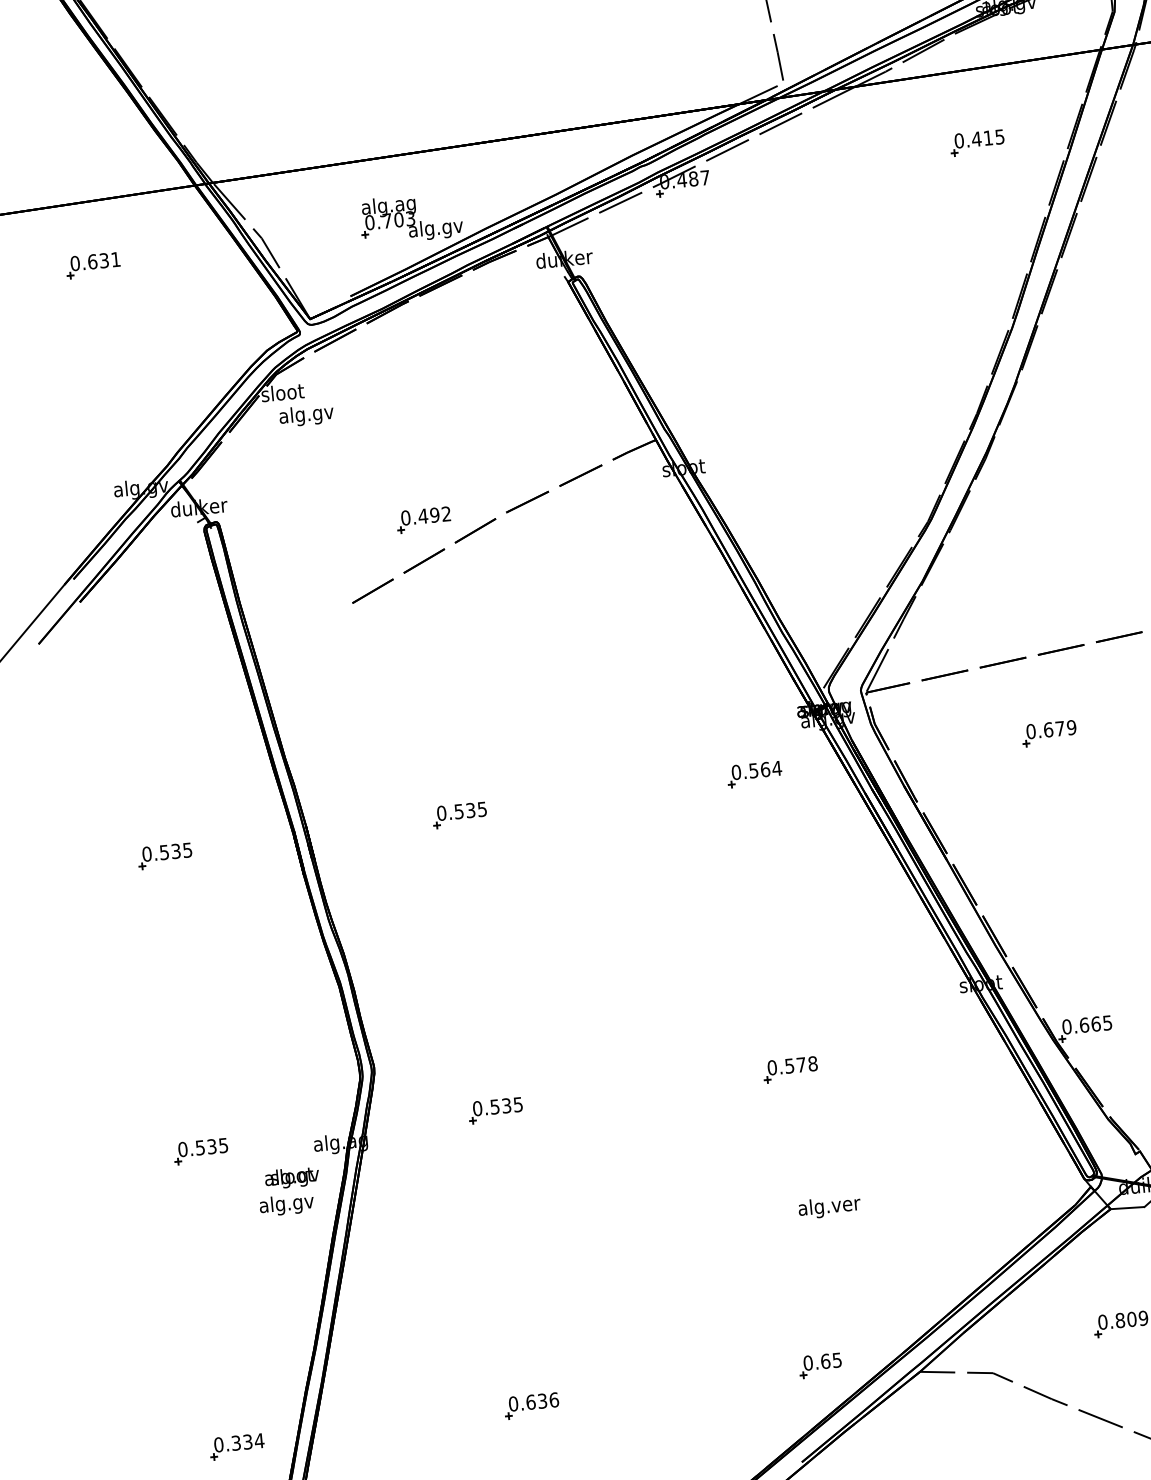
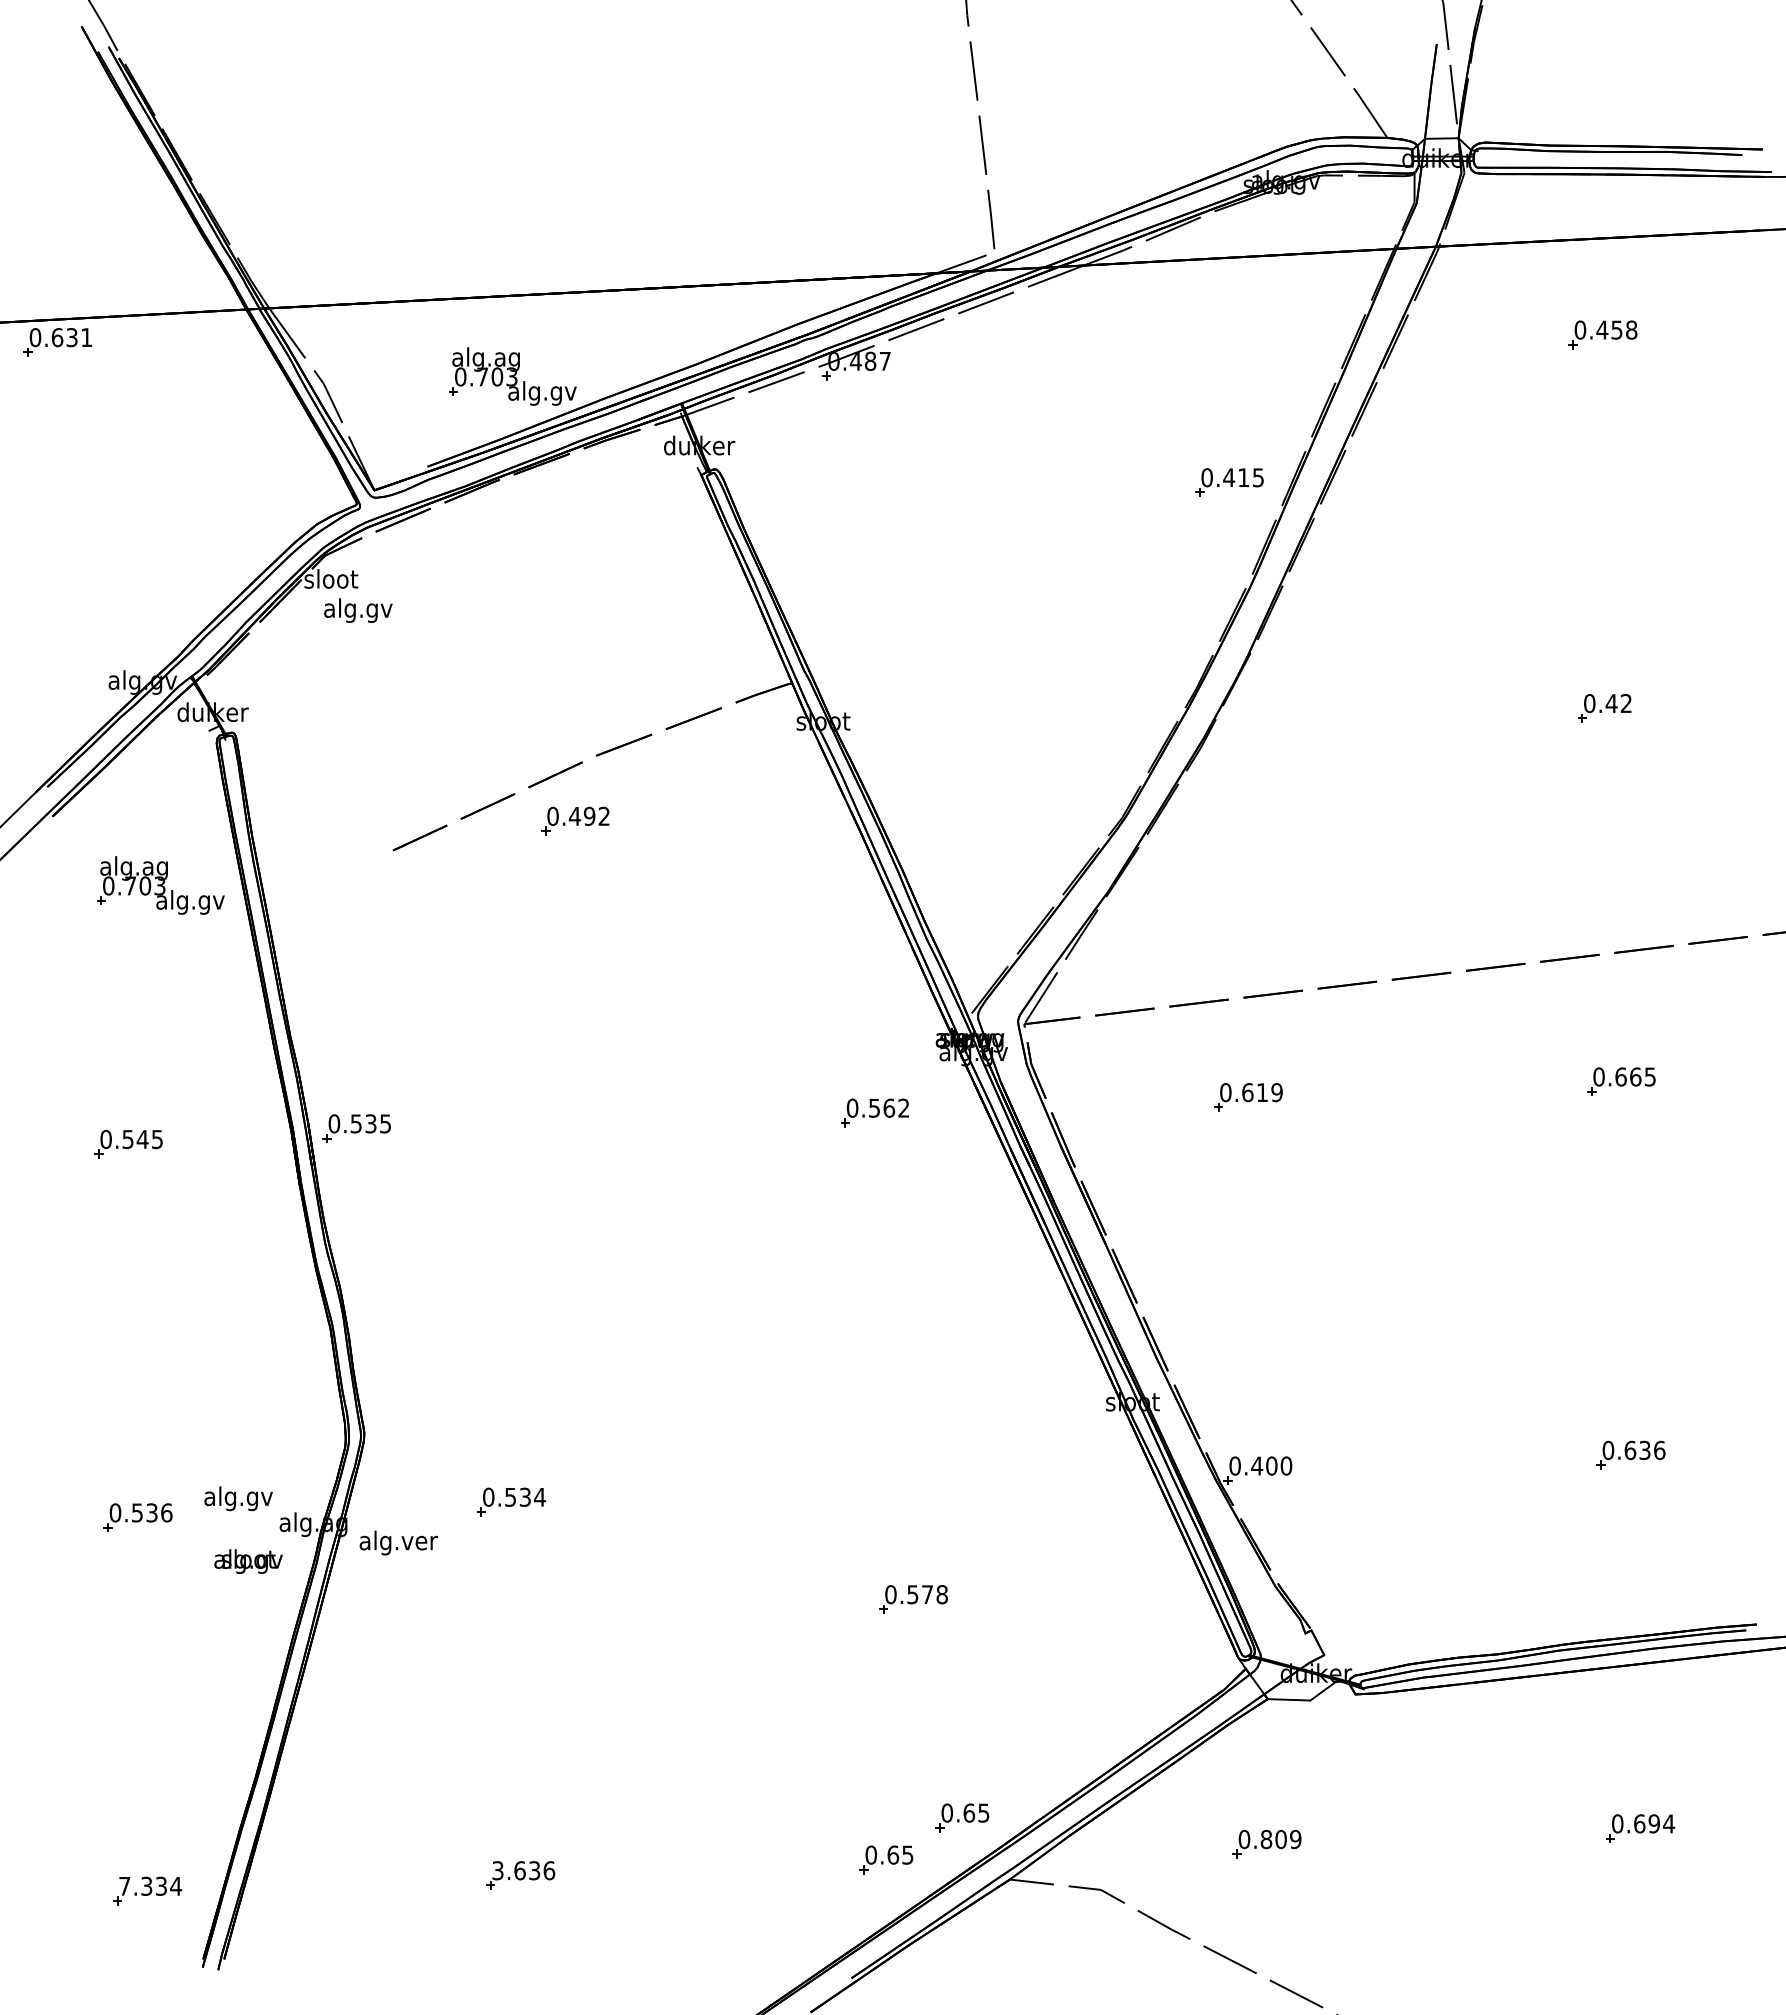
part: (977, 142) -> (1229, 482), moved
part: (93, 265) -> (57, 342), moved
part: (423, 519) -> (575, 820), moved
part: (170, 648) -> (160, 885), added
text: (1060, 728) -> (1262, 1092), 0.679 -> 0.619
text: (776, 767) -> (903, 1107), 0.564 -> 0.562
part: (459, 815) -> (356, 1128), moved
text: (175, 851) -> (142, 1139), 0.535 -> 0.545
text: (1095, 1023) -> (1271, 1465), 0.665 -> 0.400
part: (790, 1069) -> (913, 1599), moved
text: (517, 1104) -> (539, 1497), 0.535 -> 0.534
text: (223, 1145) -> (166, 1512), 0.535 -> 0.536
text: (286, 1204) -> (238, 1498), moved
text: (829, 1206) -> (398, 1542), moved
part: (877, 1326) -> (962, 1817), added
text: (513, 1403) -> (497, 1870), 0.636 -> 3.636
text: (218, 1444) -> (124, 1885), 0.334 -> 7.334

